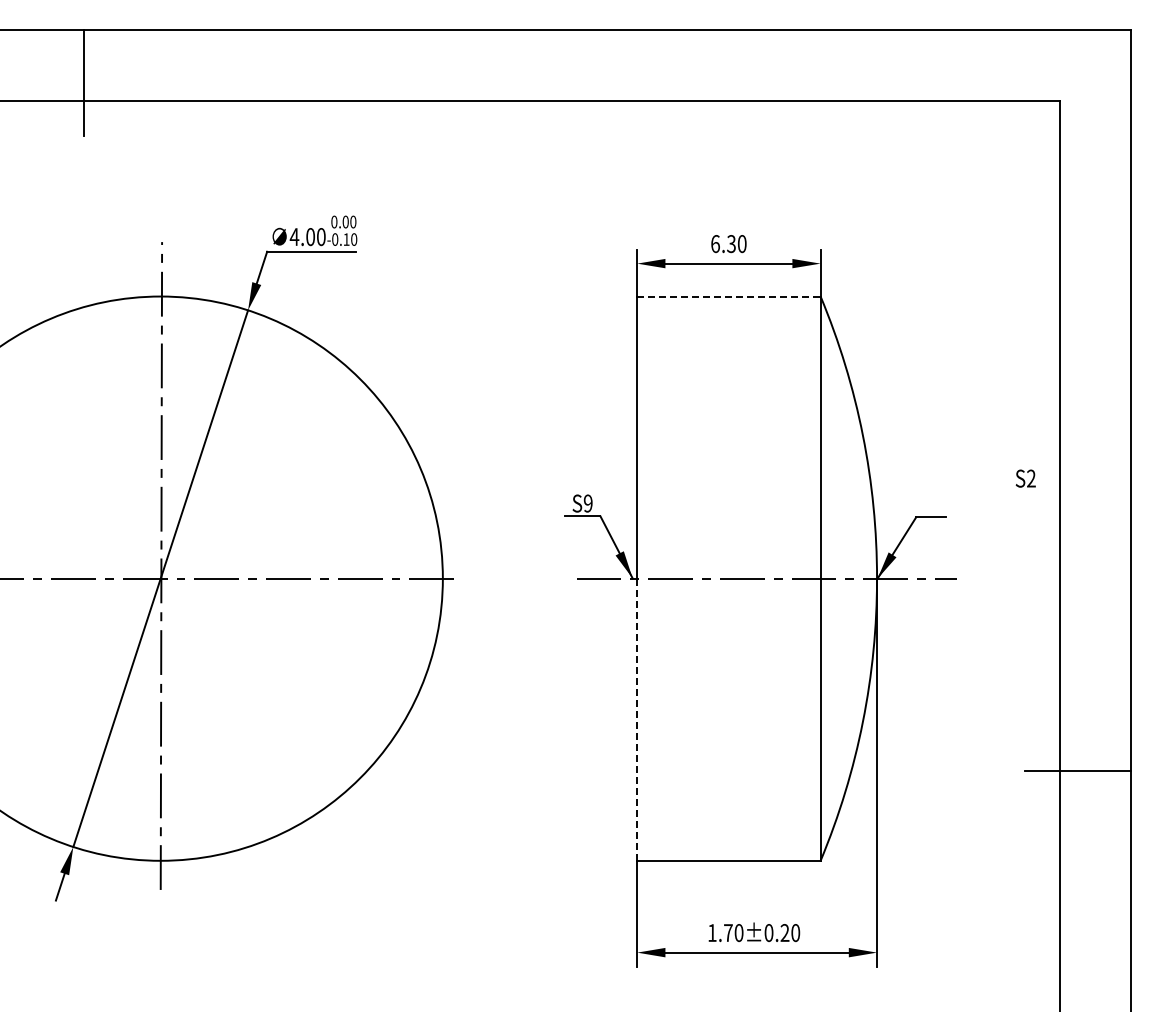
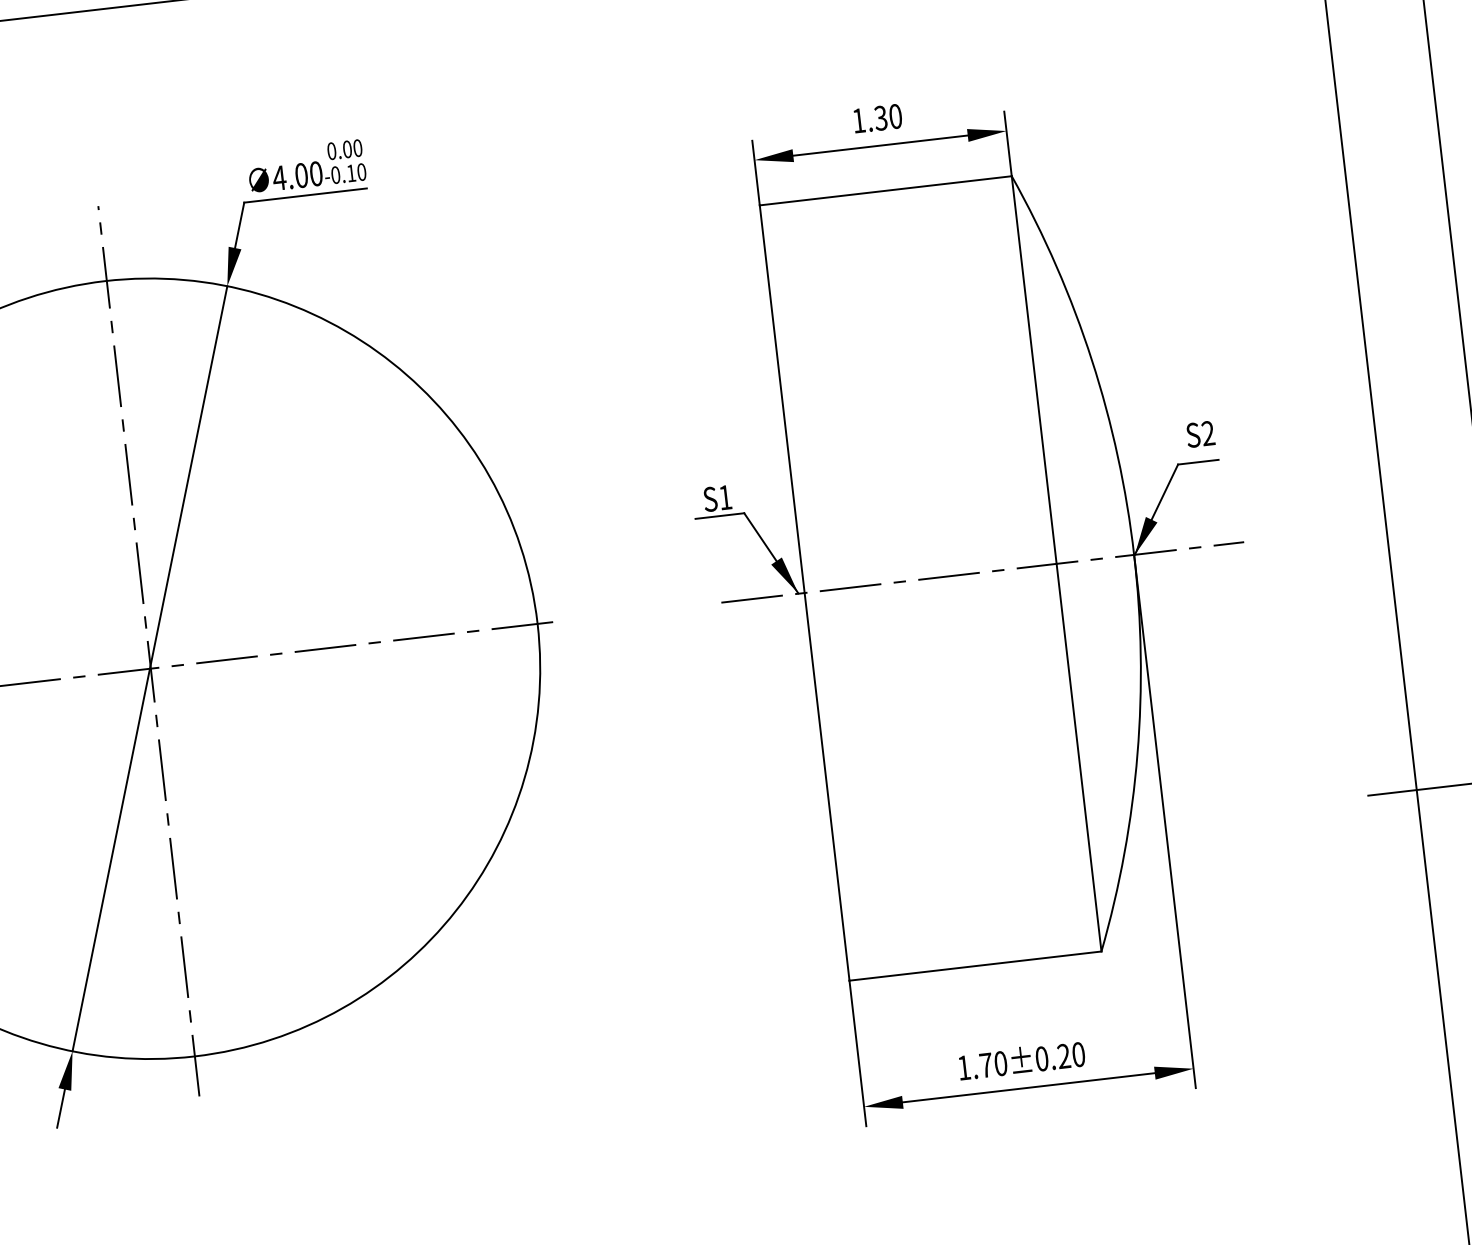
text: (715, 244) -> (859, 121), 6.30 -> 1.30
line: (728, 296) -> (885, 190), dashed -> solid
text: (1025, 478) -> (1200, 434), moved
text: (587, 503) -> (724, 497), S9 -> S1
line: (637, 719) -> (827, 786), dashed -> solid

